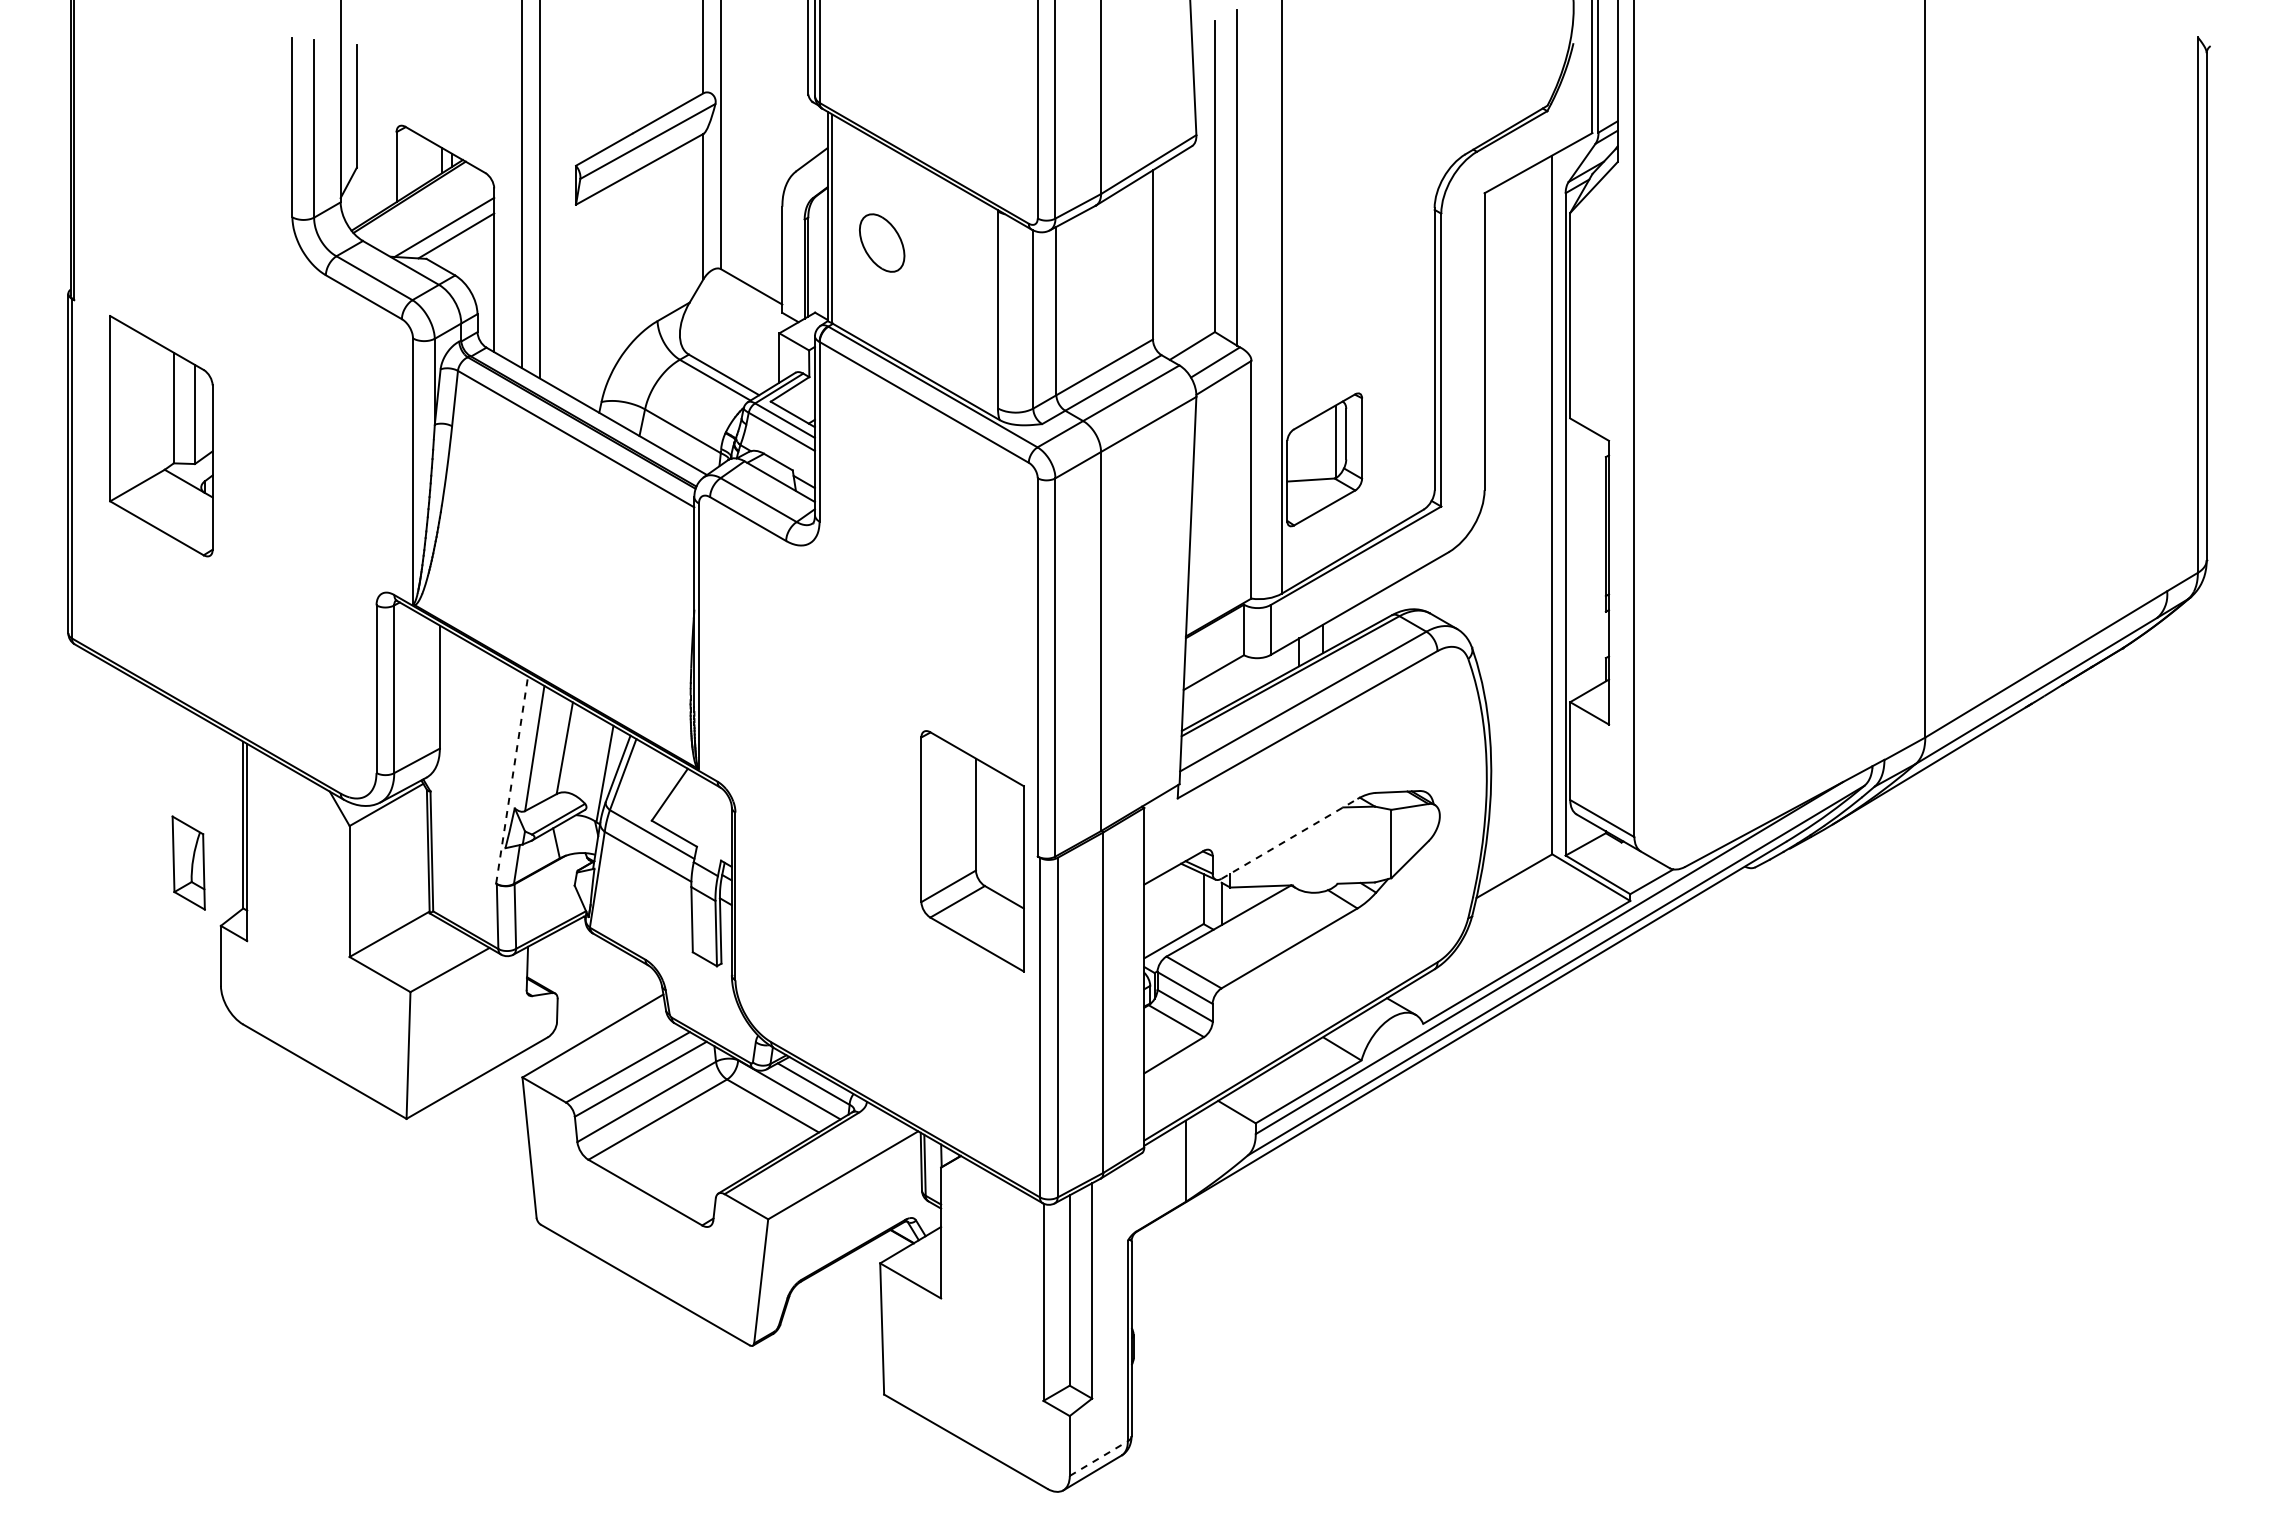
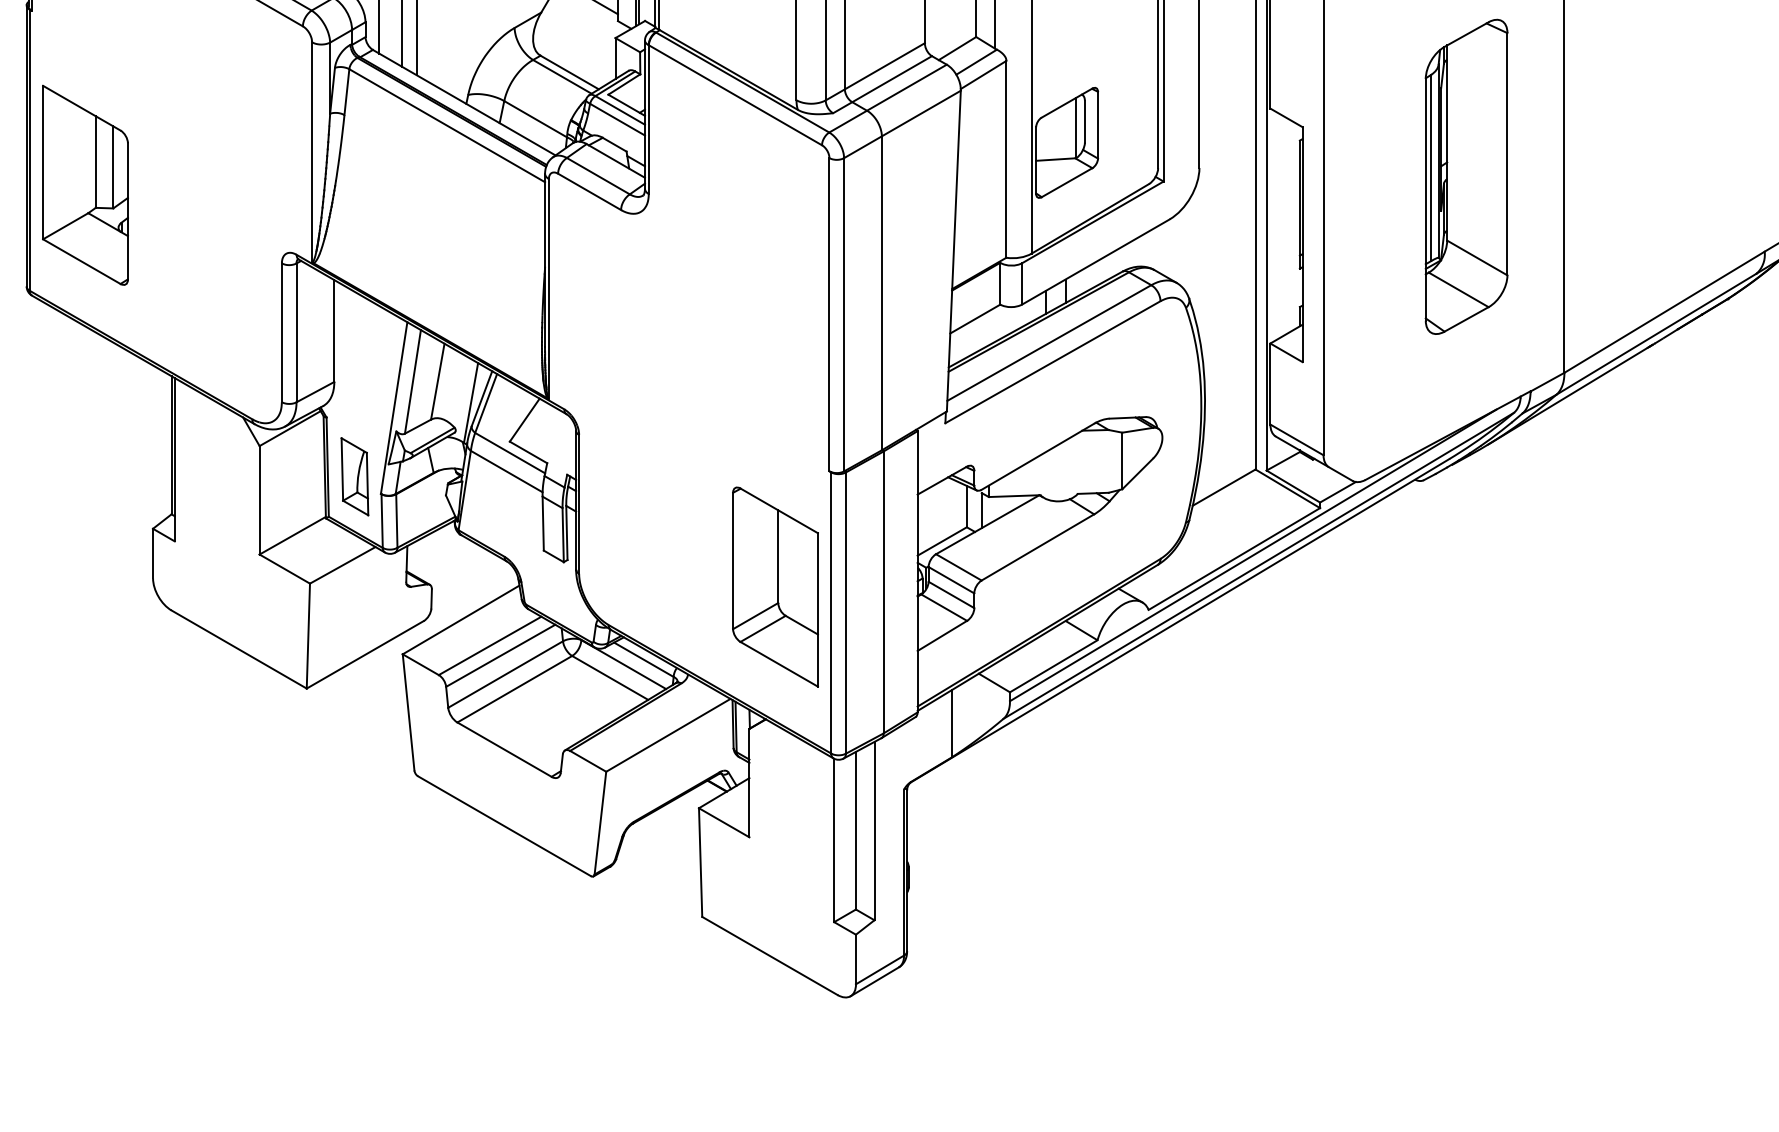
part: (161, 436) -> (85, 185), moved
part: (1806, 500) -> (1466, 176), added
line: (512, 780) -> (394, 408), dashed -> solid
line: (1289, 838) -> (1037, 456), dashed -> solid
part: (972, 851) -> (775, 587), moved
part: (188, 862) -> (354, 476), moved
line: (1098, 1458) -> (879, 969), dashed -> solid

